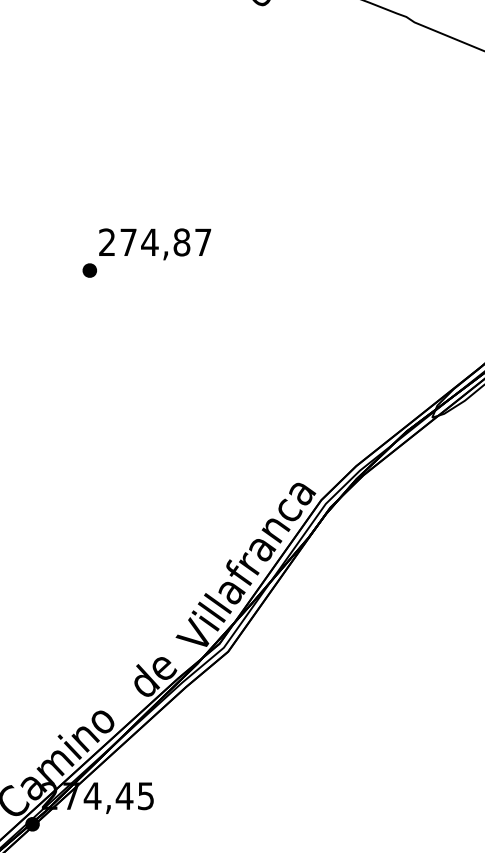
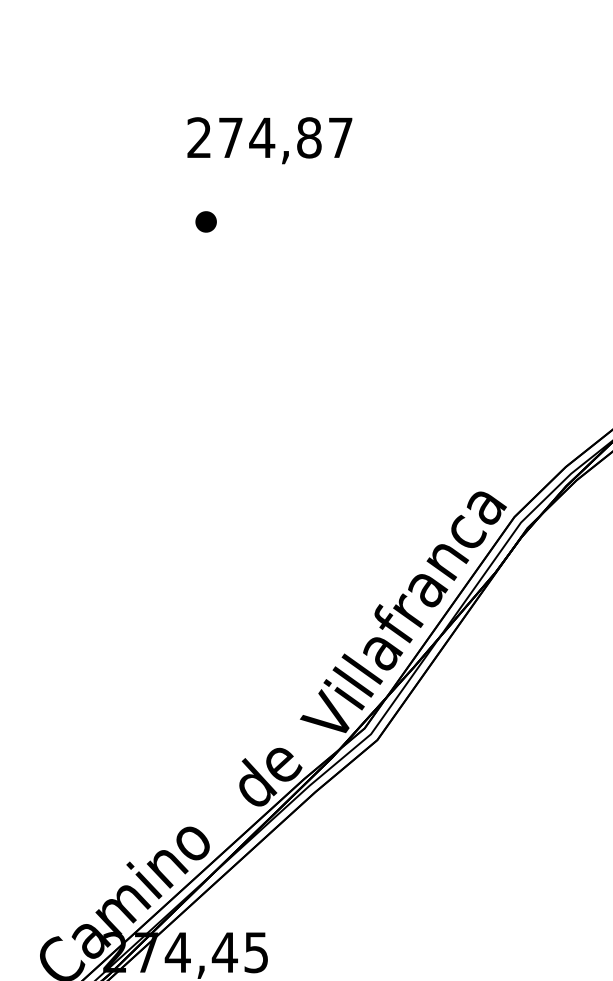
part: (89, 270) -> (205, 221), moved

